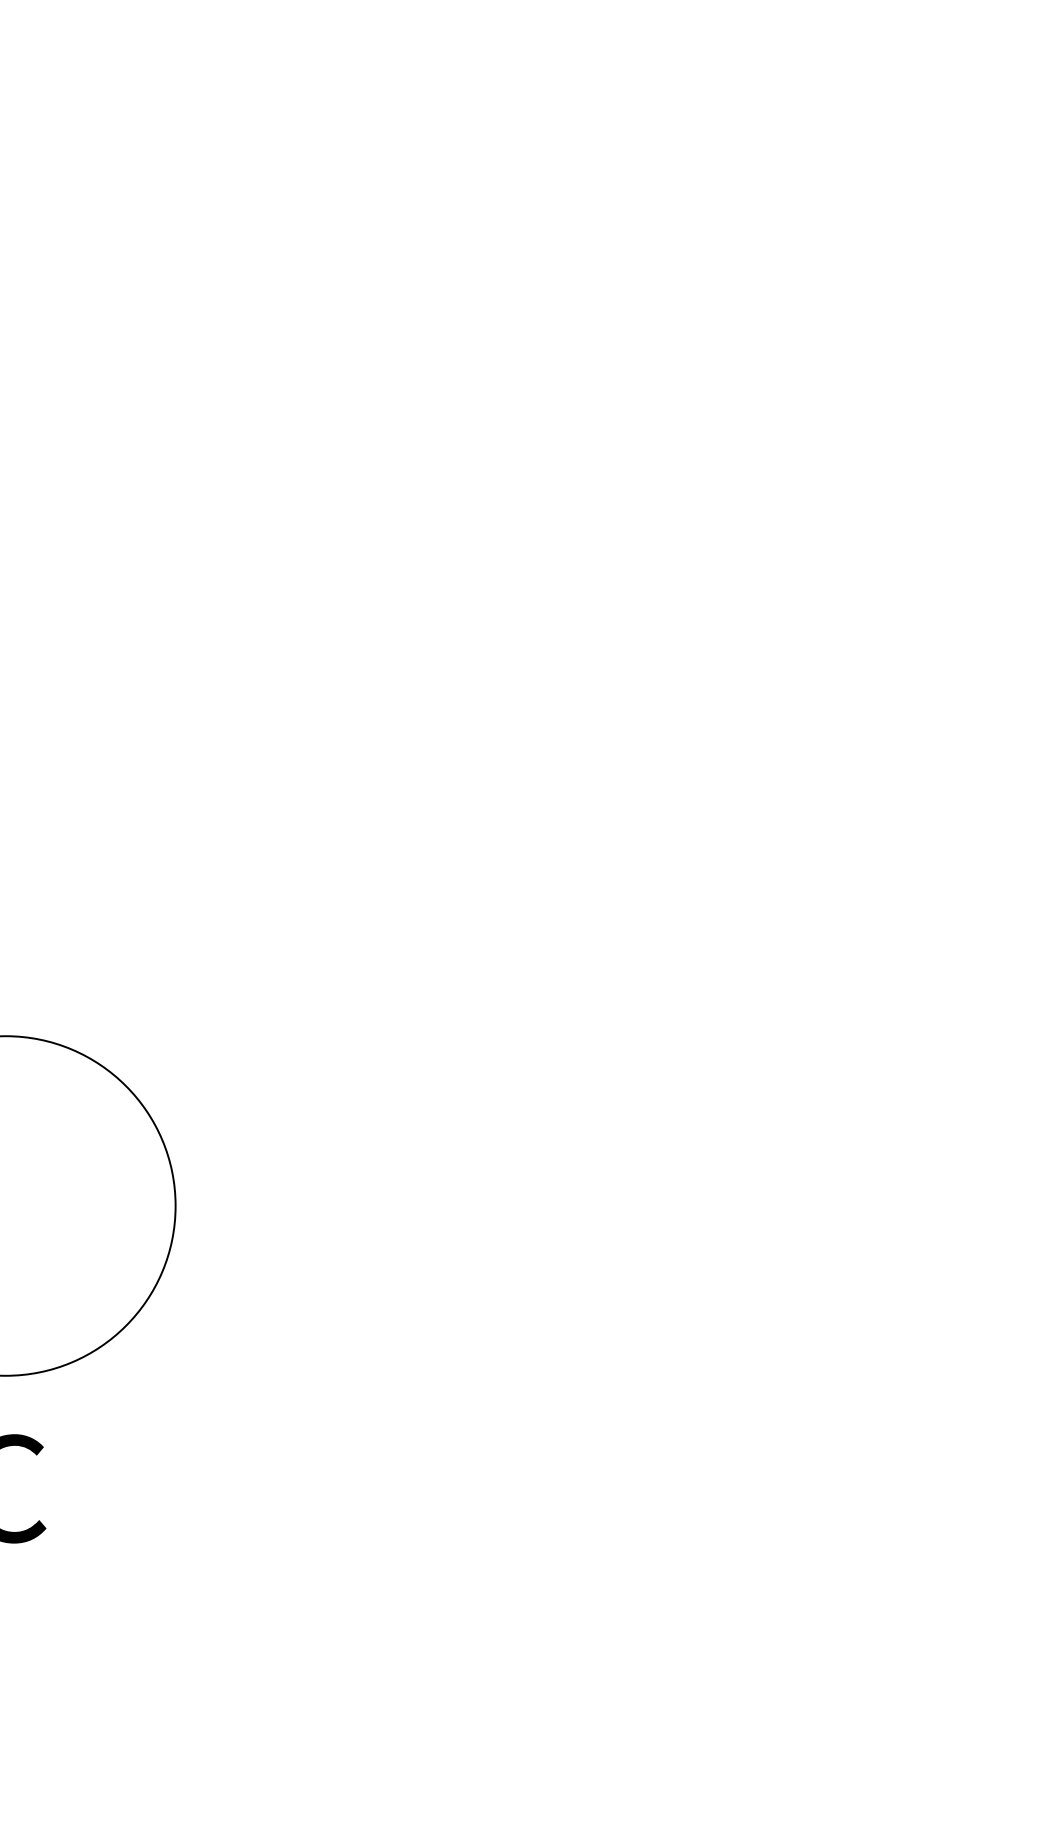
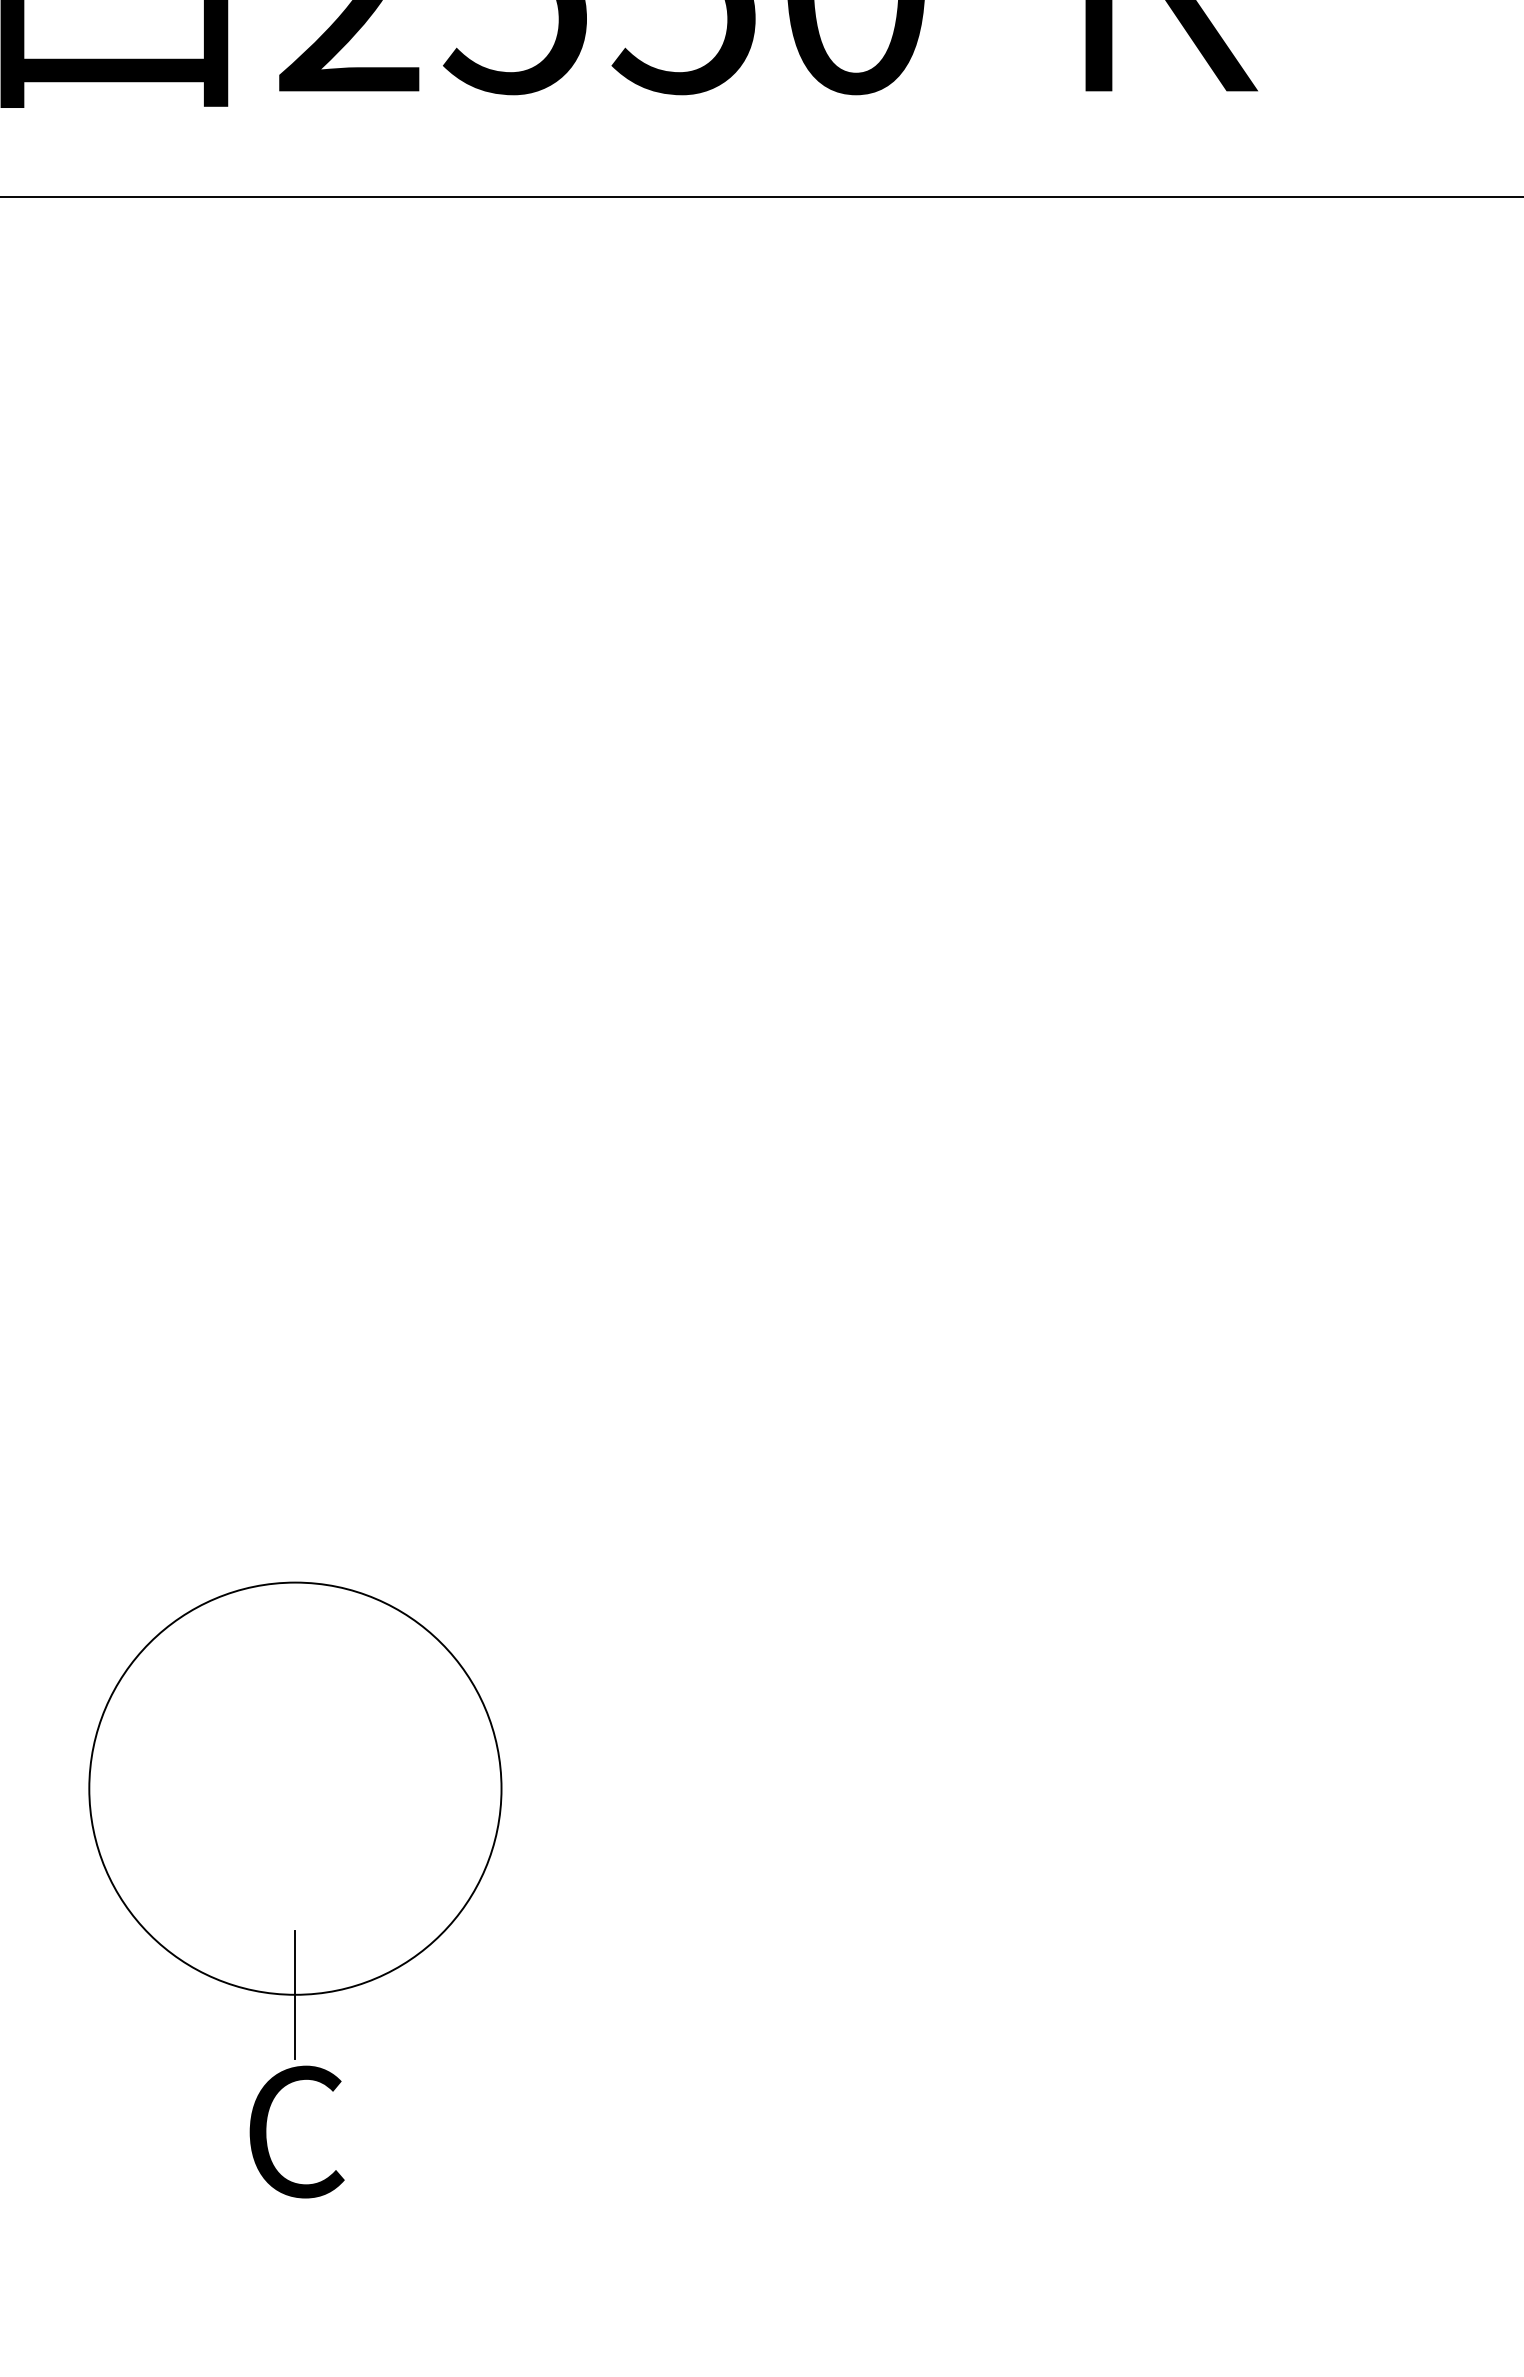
line: (5, 1375) -> (295, 1994), added

